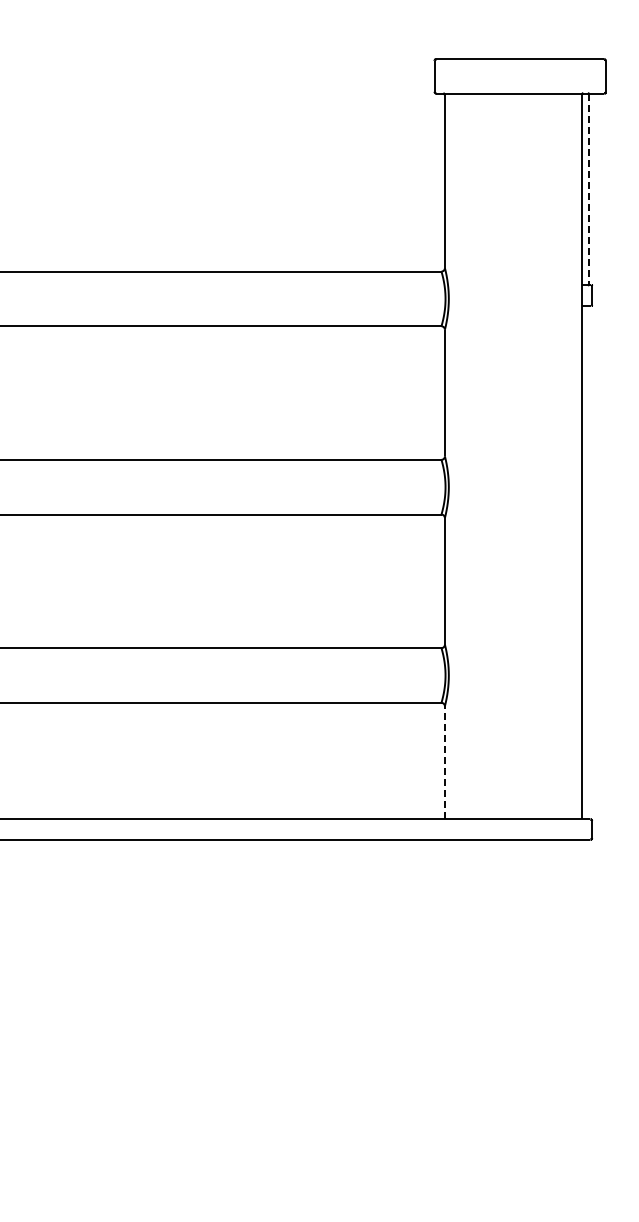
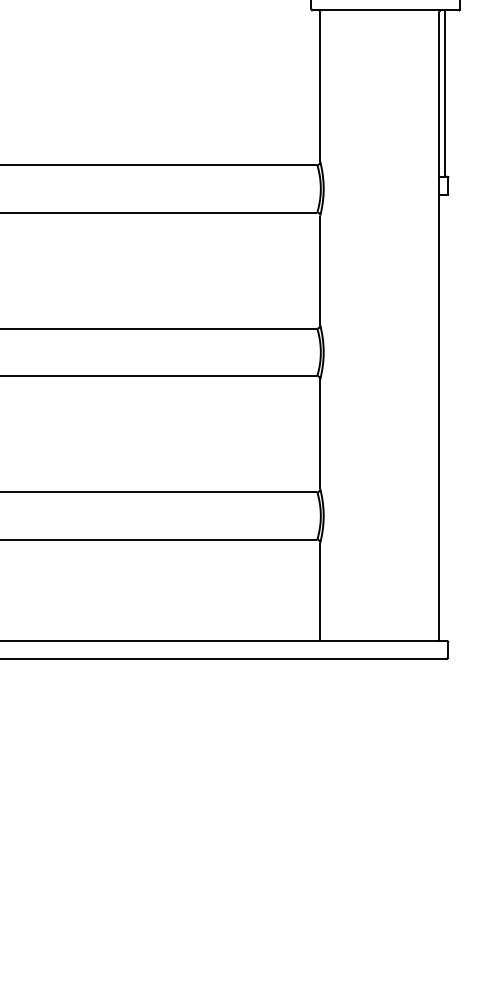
line: (588, 189) -> (445, 93), dashed -> solid
line: (444, 762) -> (319, 591), dashed -> solid

